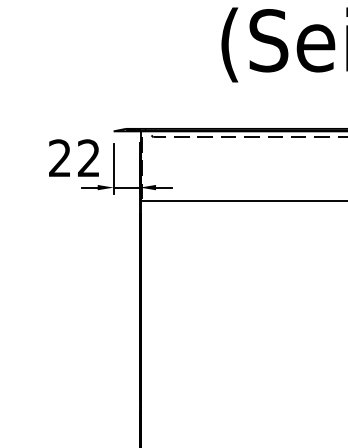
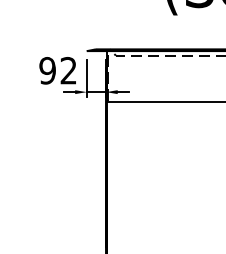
text: (59, 158) -> (47, 70), 22 -> 92

